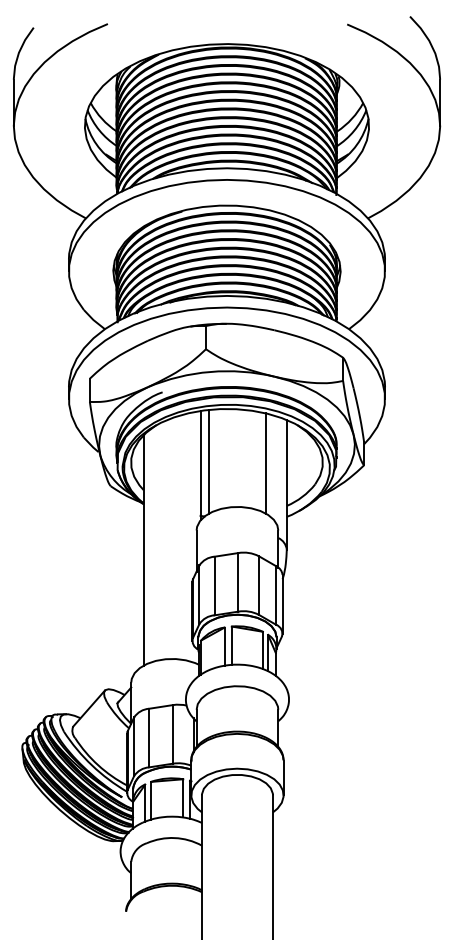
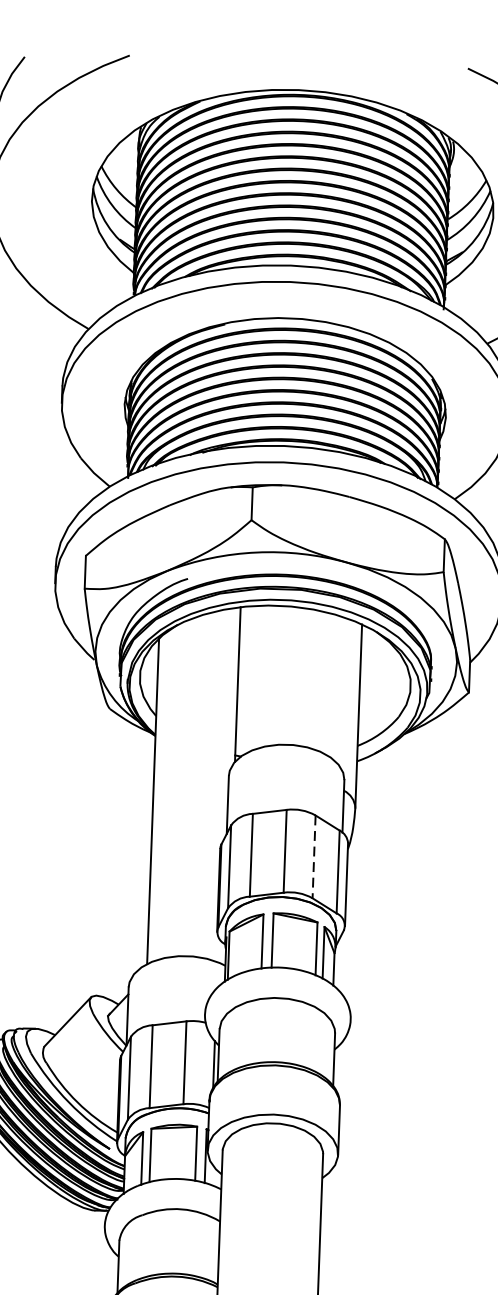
line: (209, 461) -> (250, 679), removed
line: (265, 463) -> (329, 684), removed
line: (258, 586) -> (313, 858), solid -> dashed

